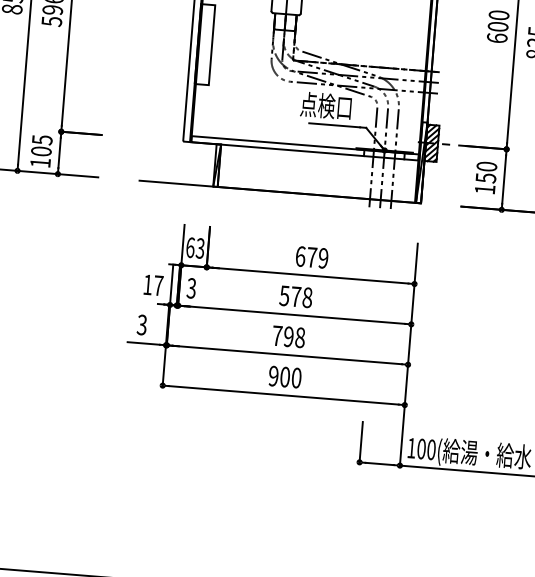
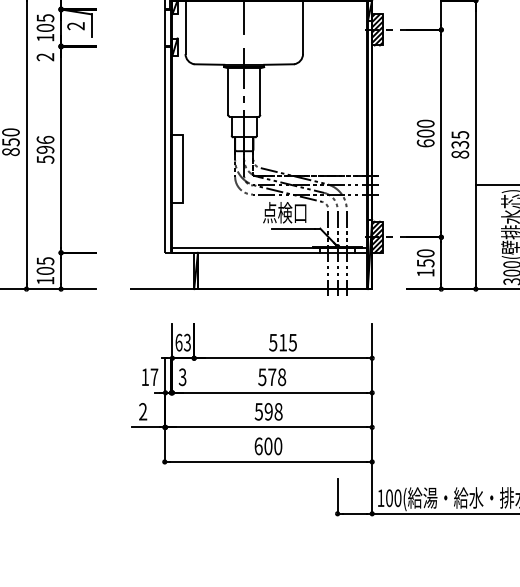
text: (311, 257) -> (282, 342), 679 -> 515
text: (142, 324) -> (143, 411), 3 -> 2
text: (276, 335) -> (258, 411), 798 -> 598
text: (273, 376) -> (258, 446), 900 -> 600

